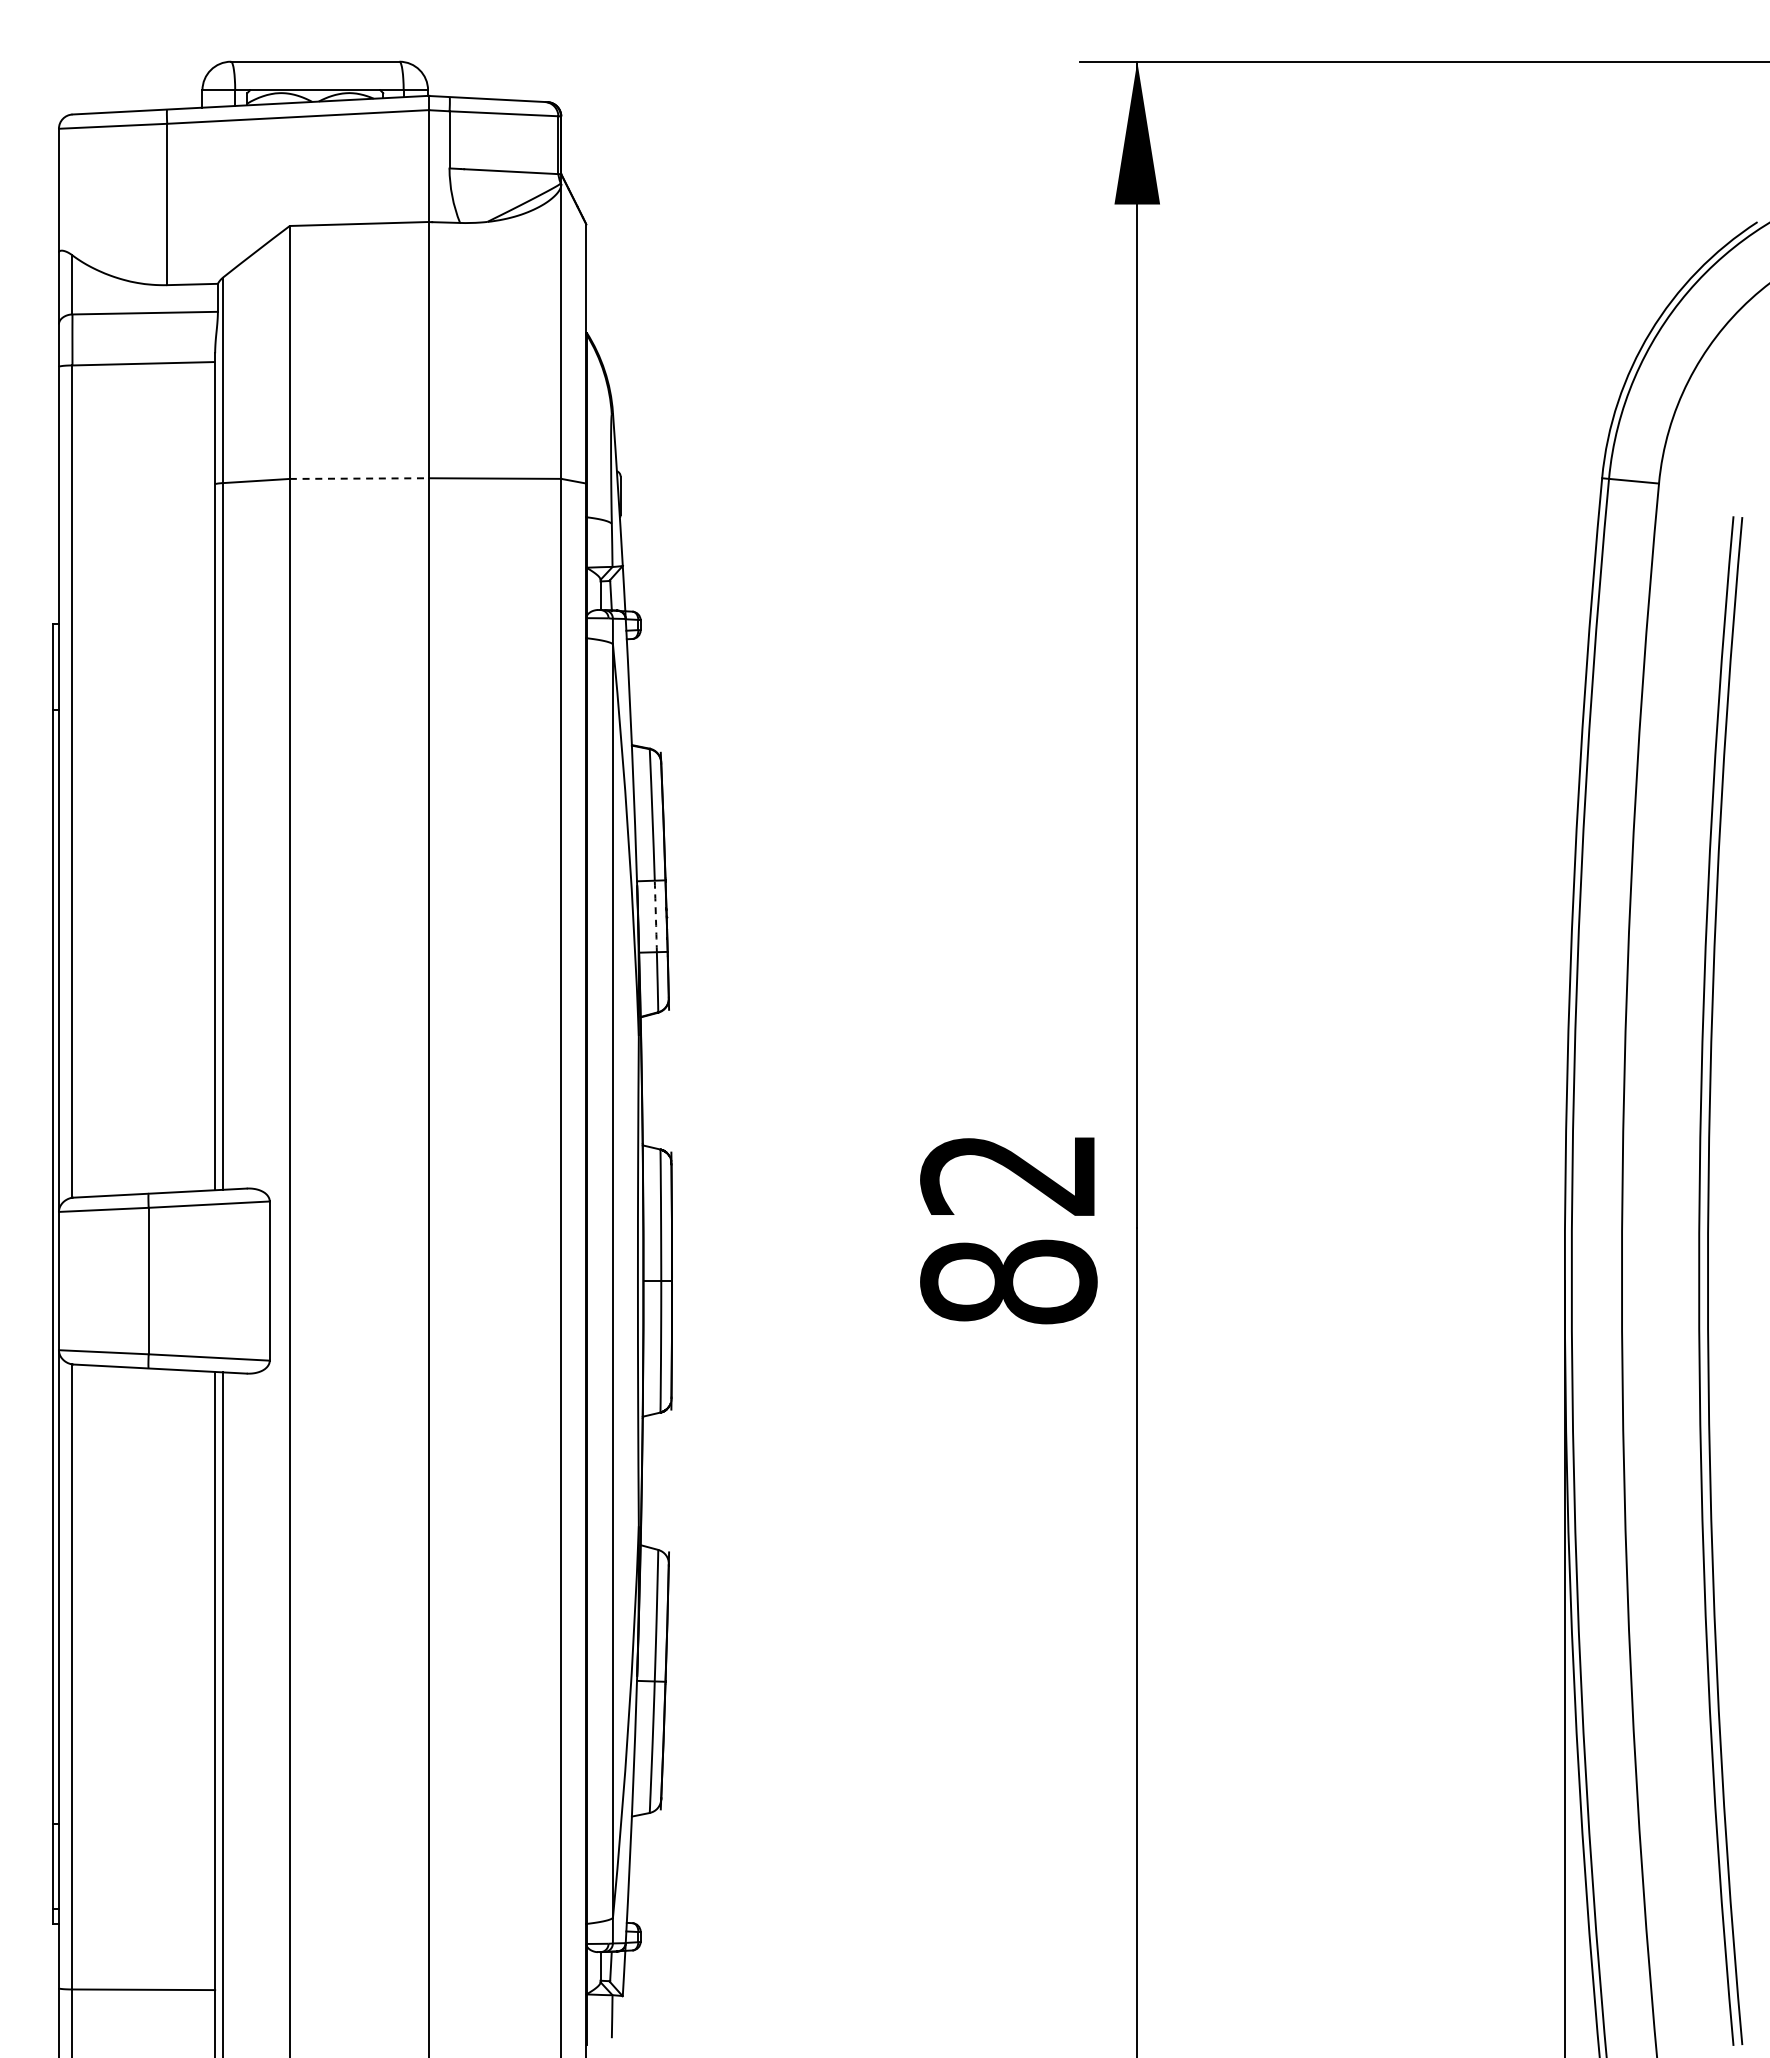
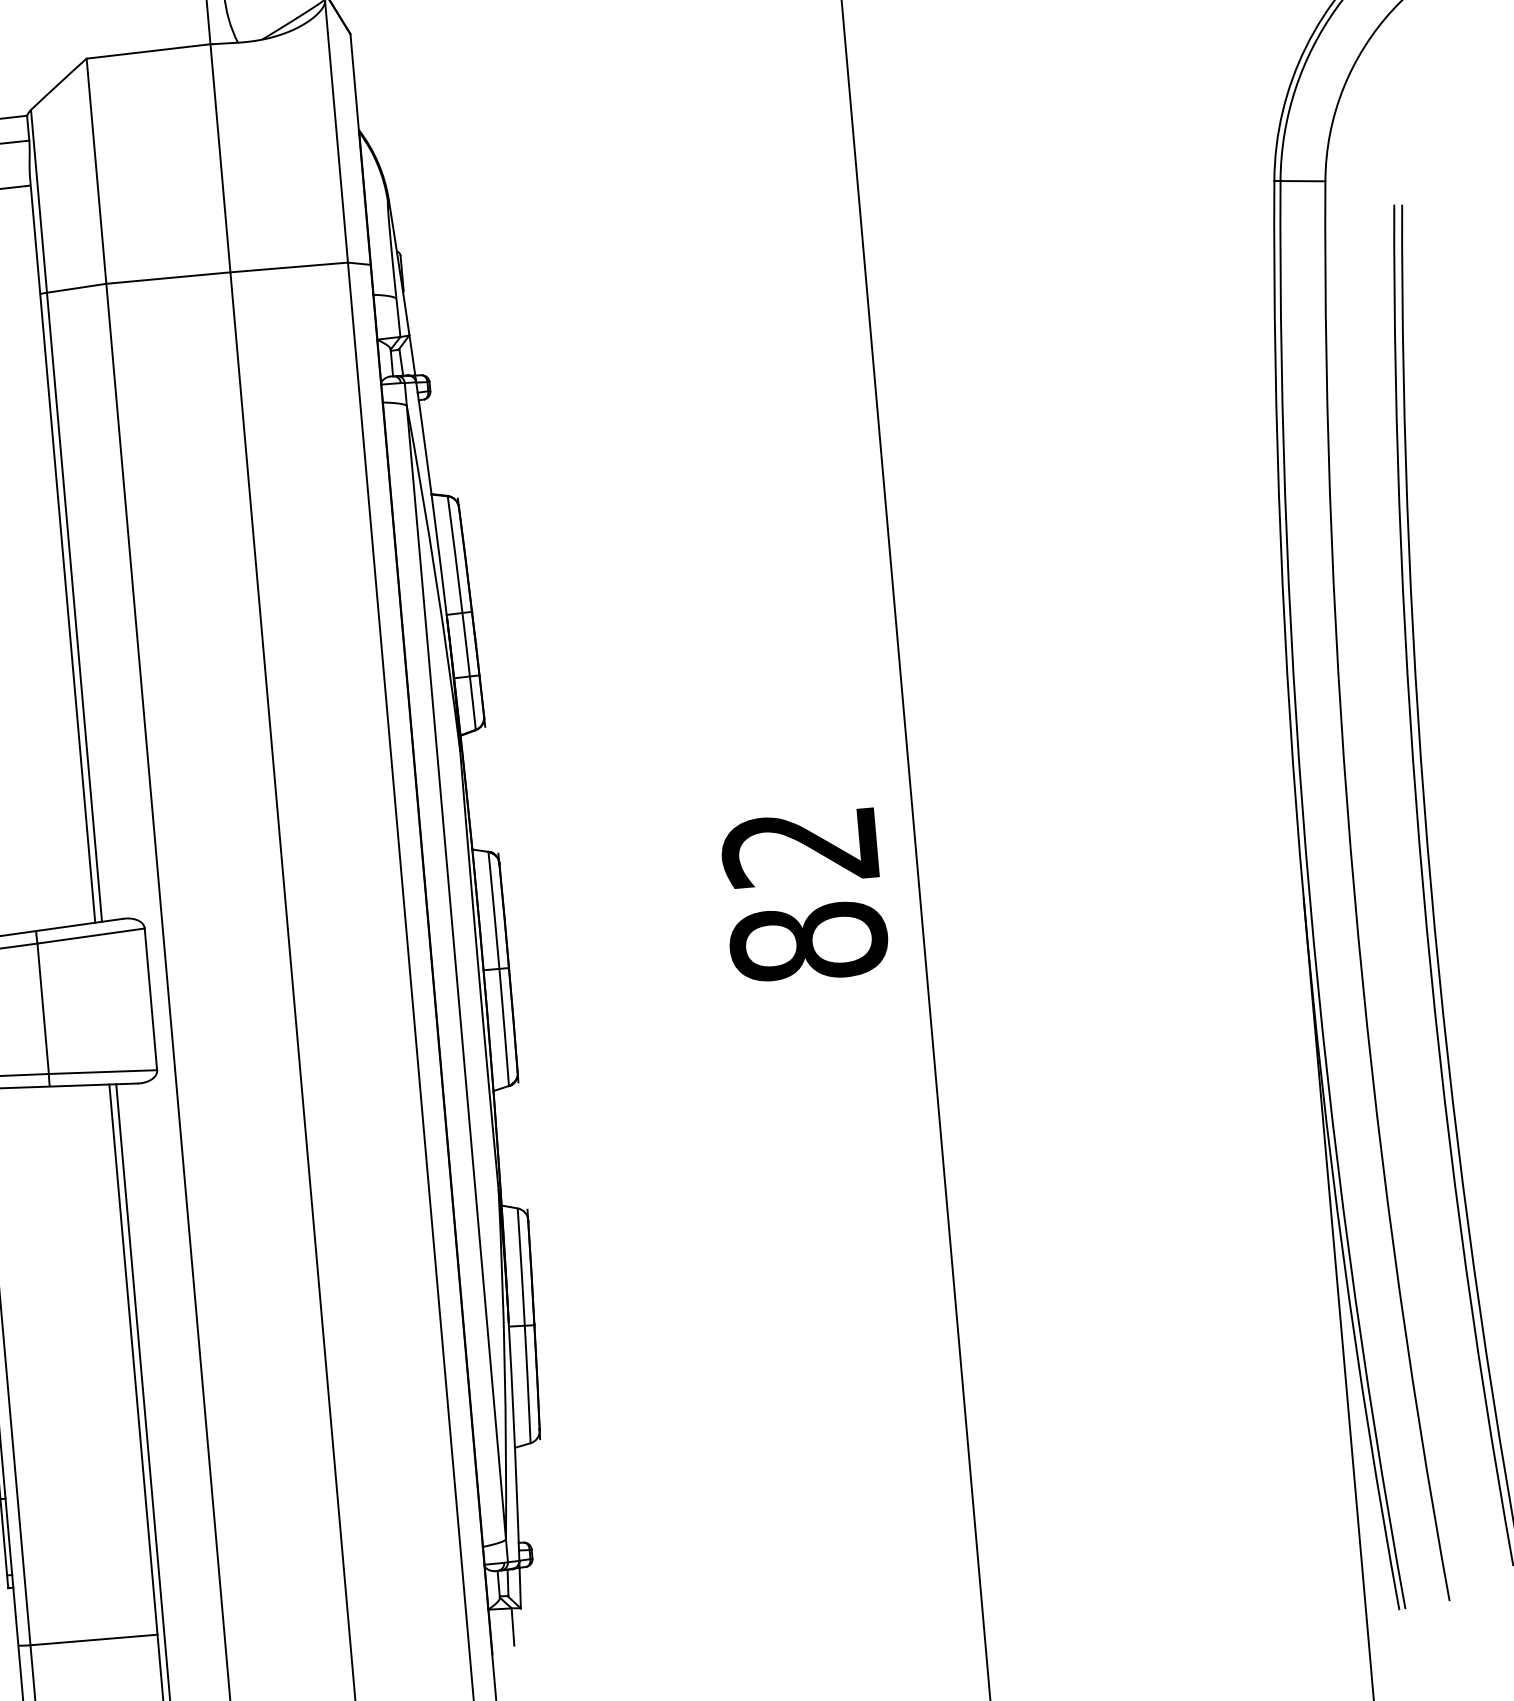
line: (359, 478) -> (168, 278), dashed -> solid
arc: (655, 916) -> (465, 644), dashed -> solid

